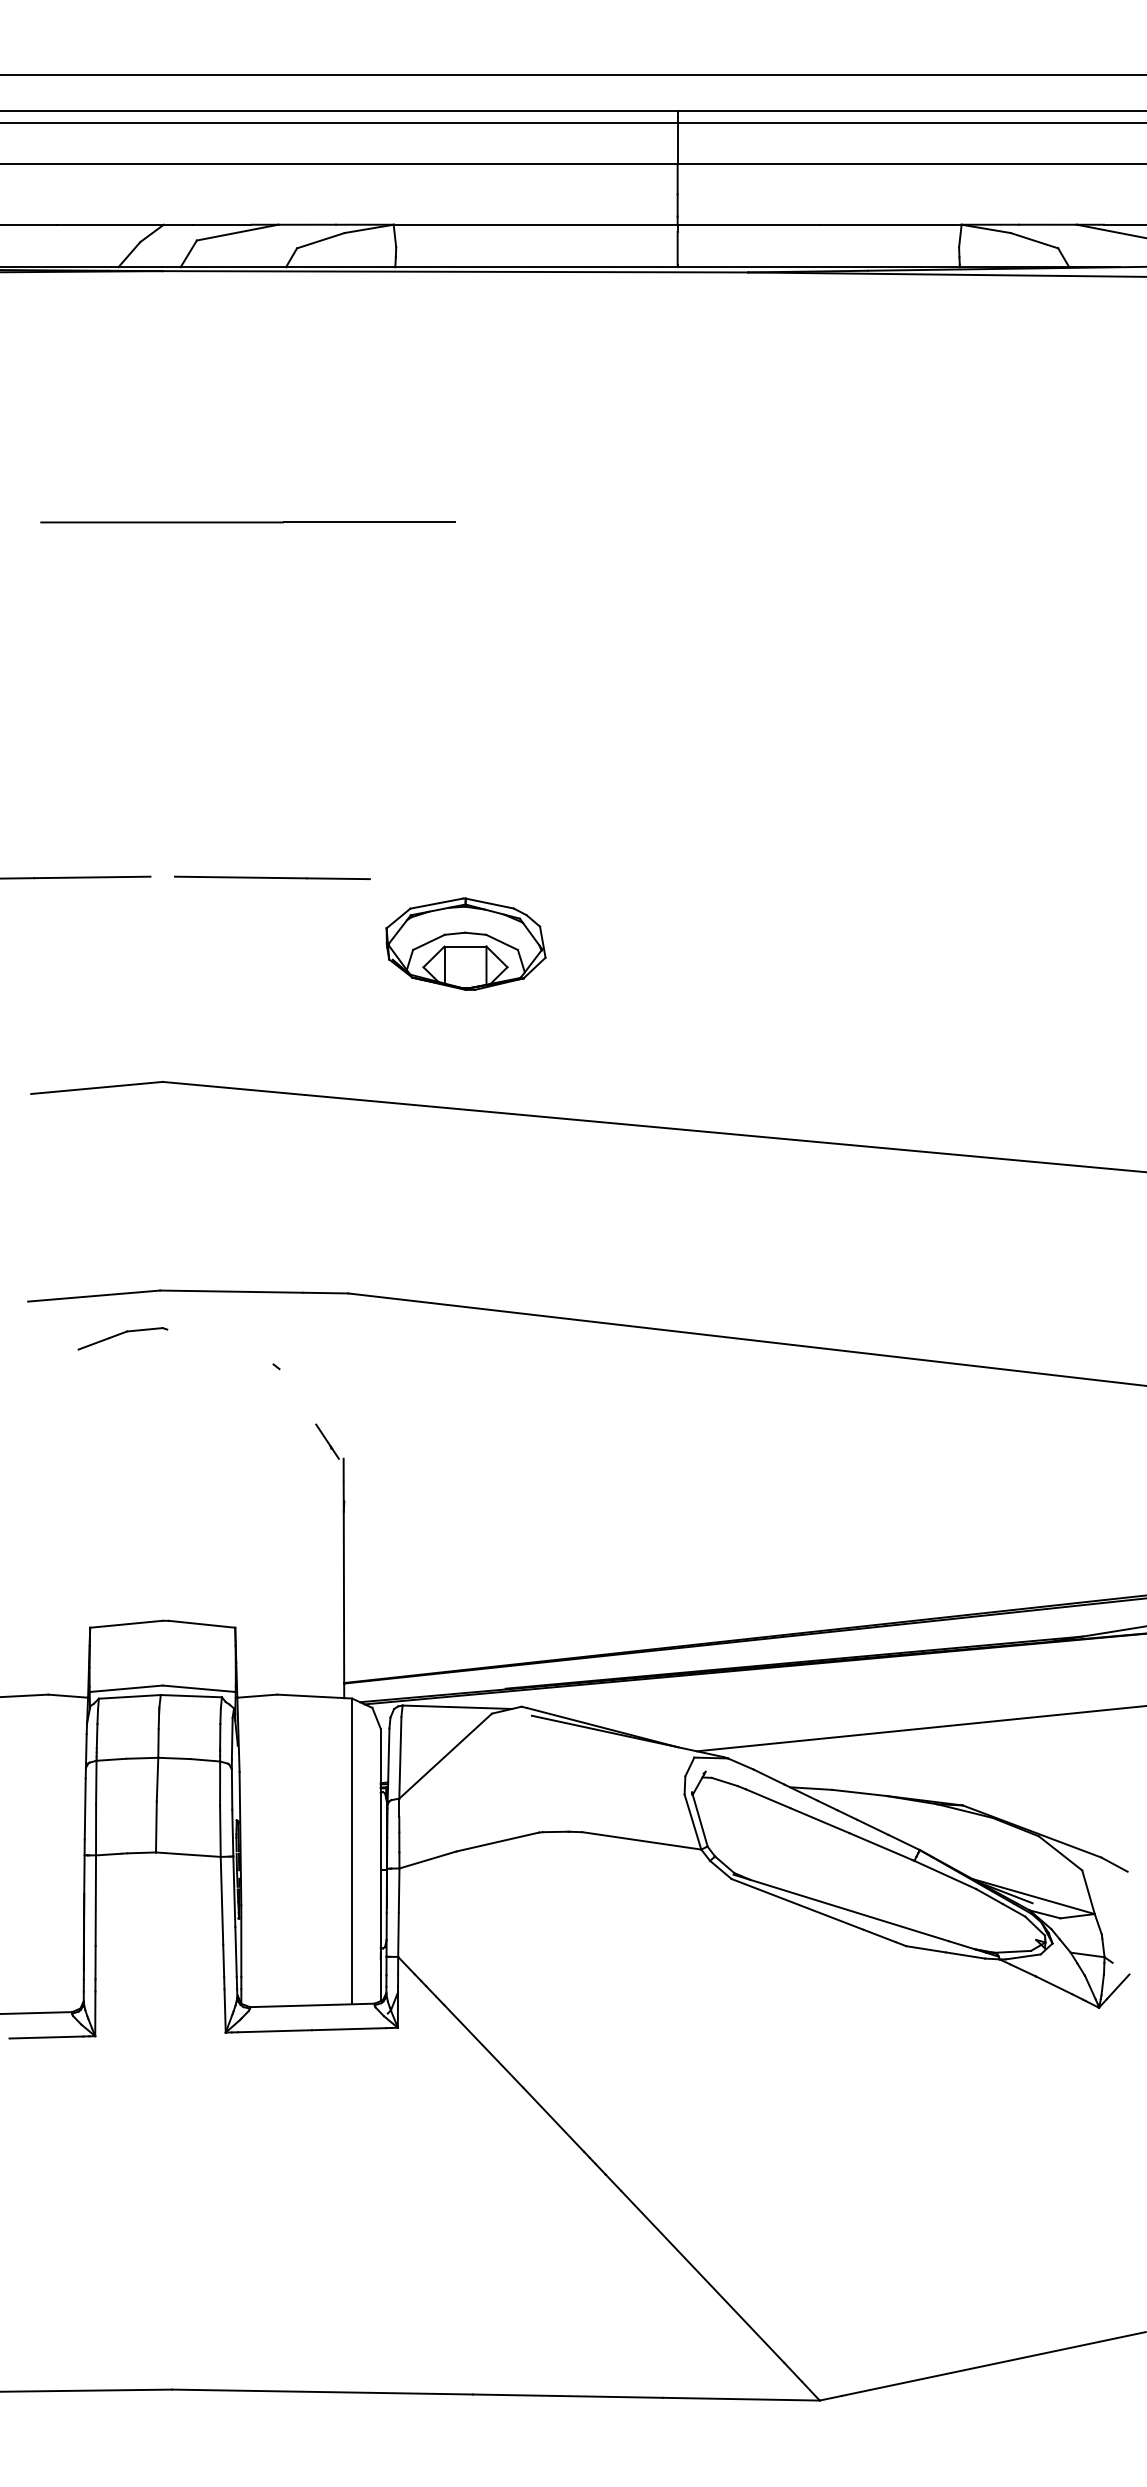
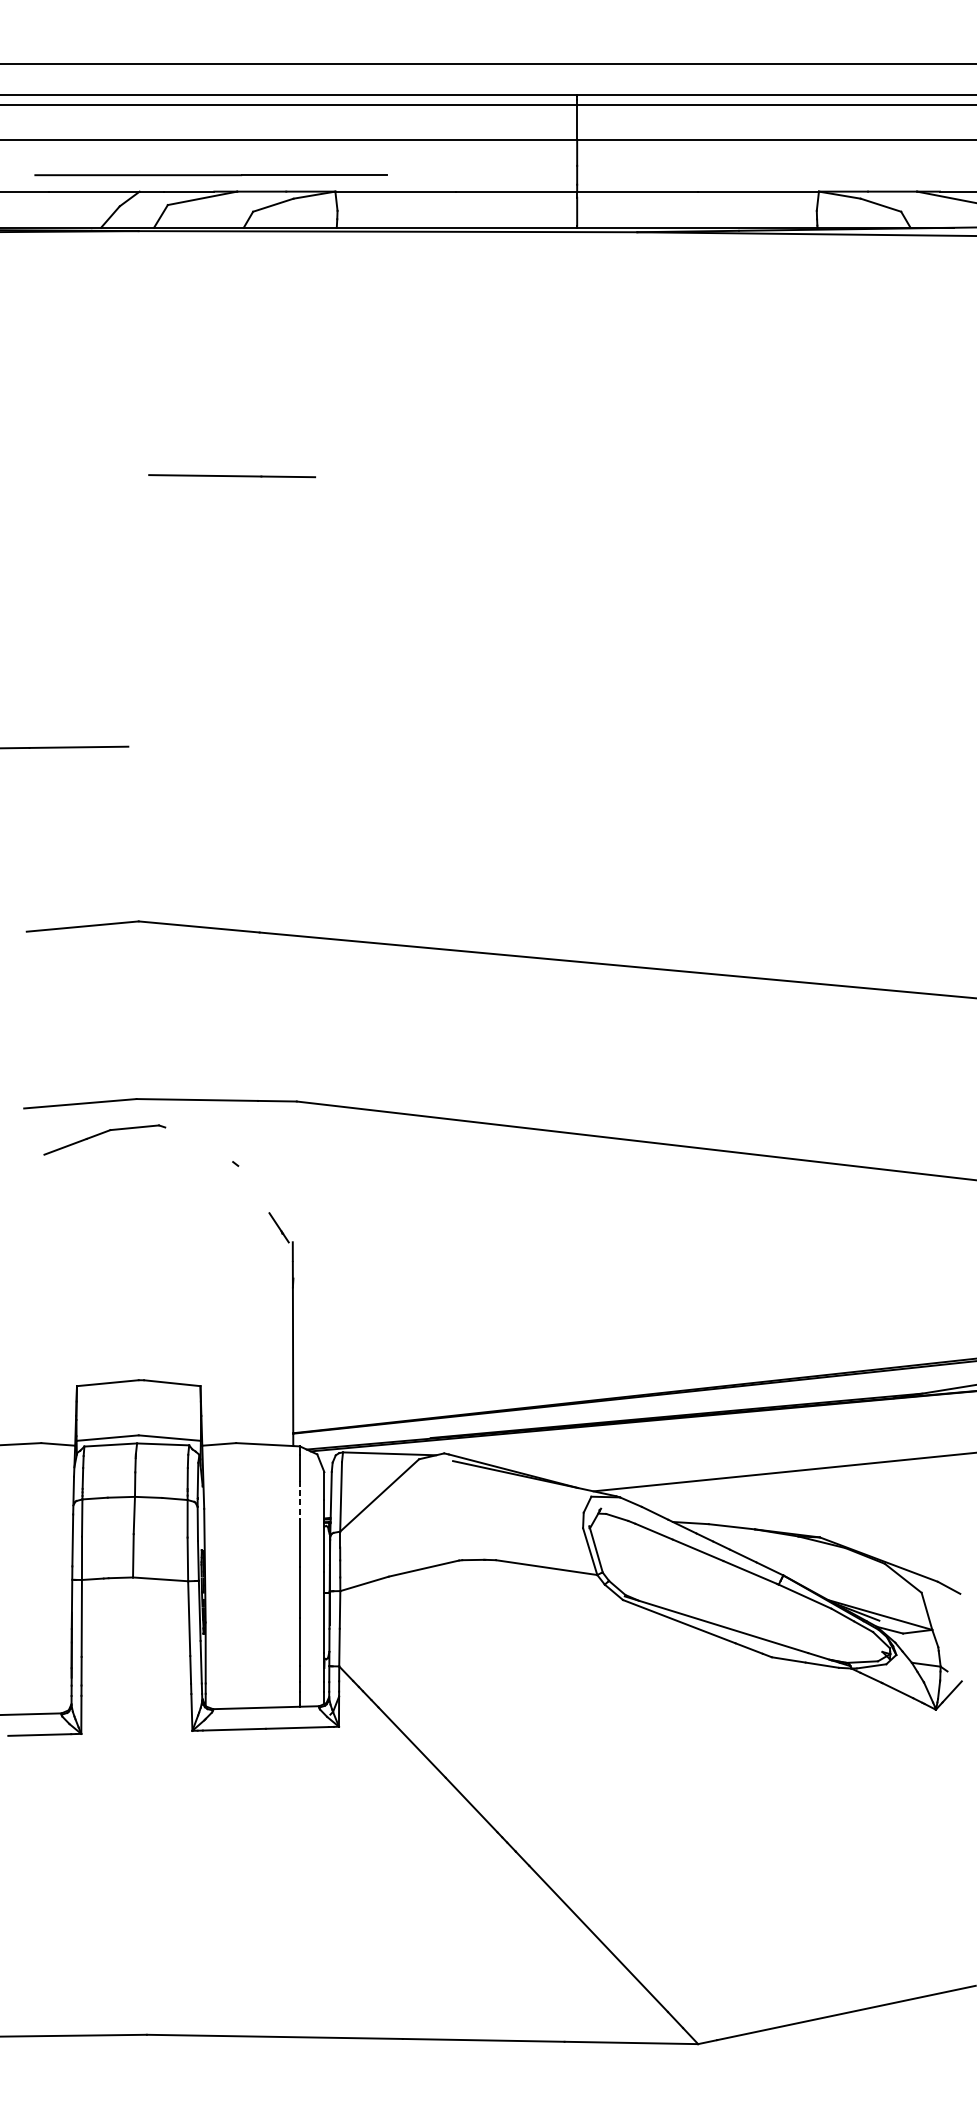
line: (247, 522) -> (210, 175), moved
line: (272, 877) -> (232, 475), moved
part: (465, 943) -> (396, 803), removed
part: (122, 1338) -> (104, 1139), size x1.6
line: (352, 1761) -> (300, 1500), solid -> dashed

